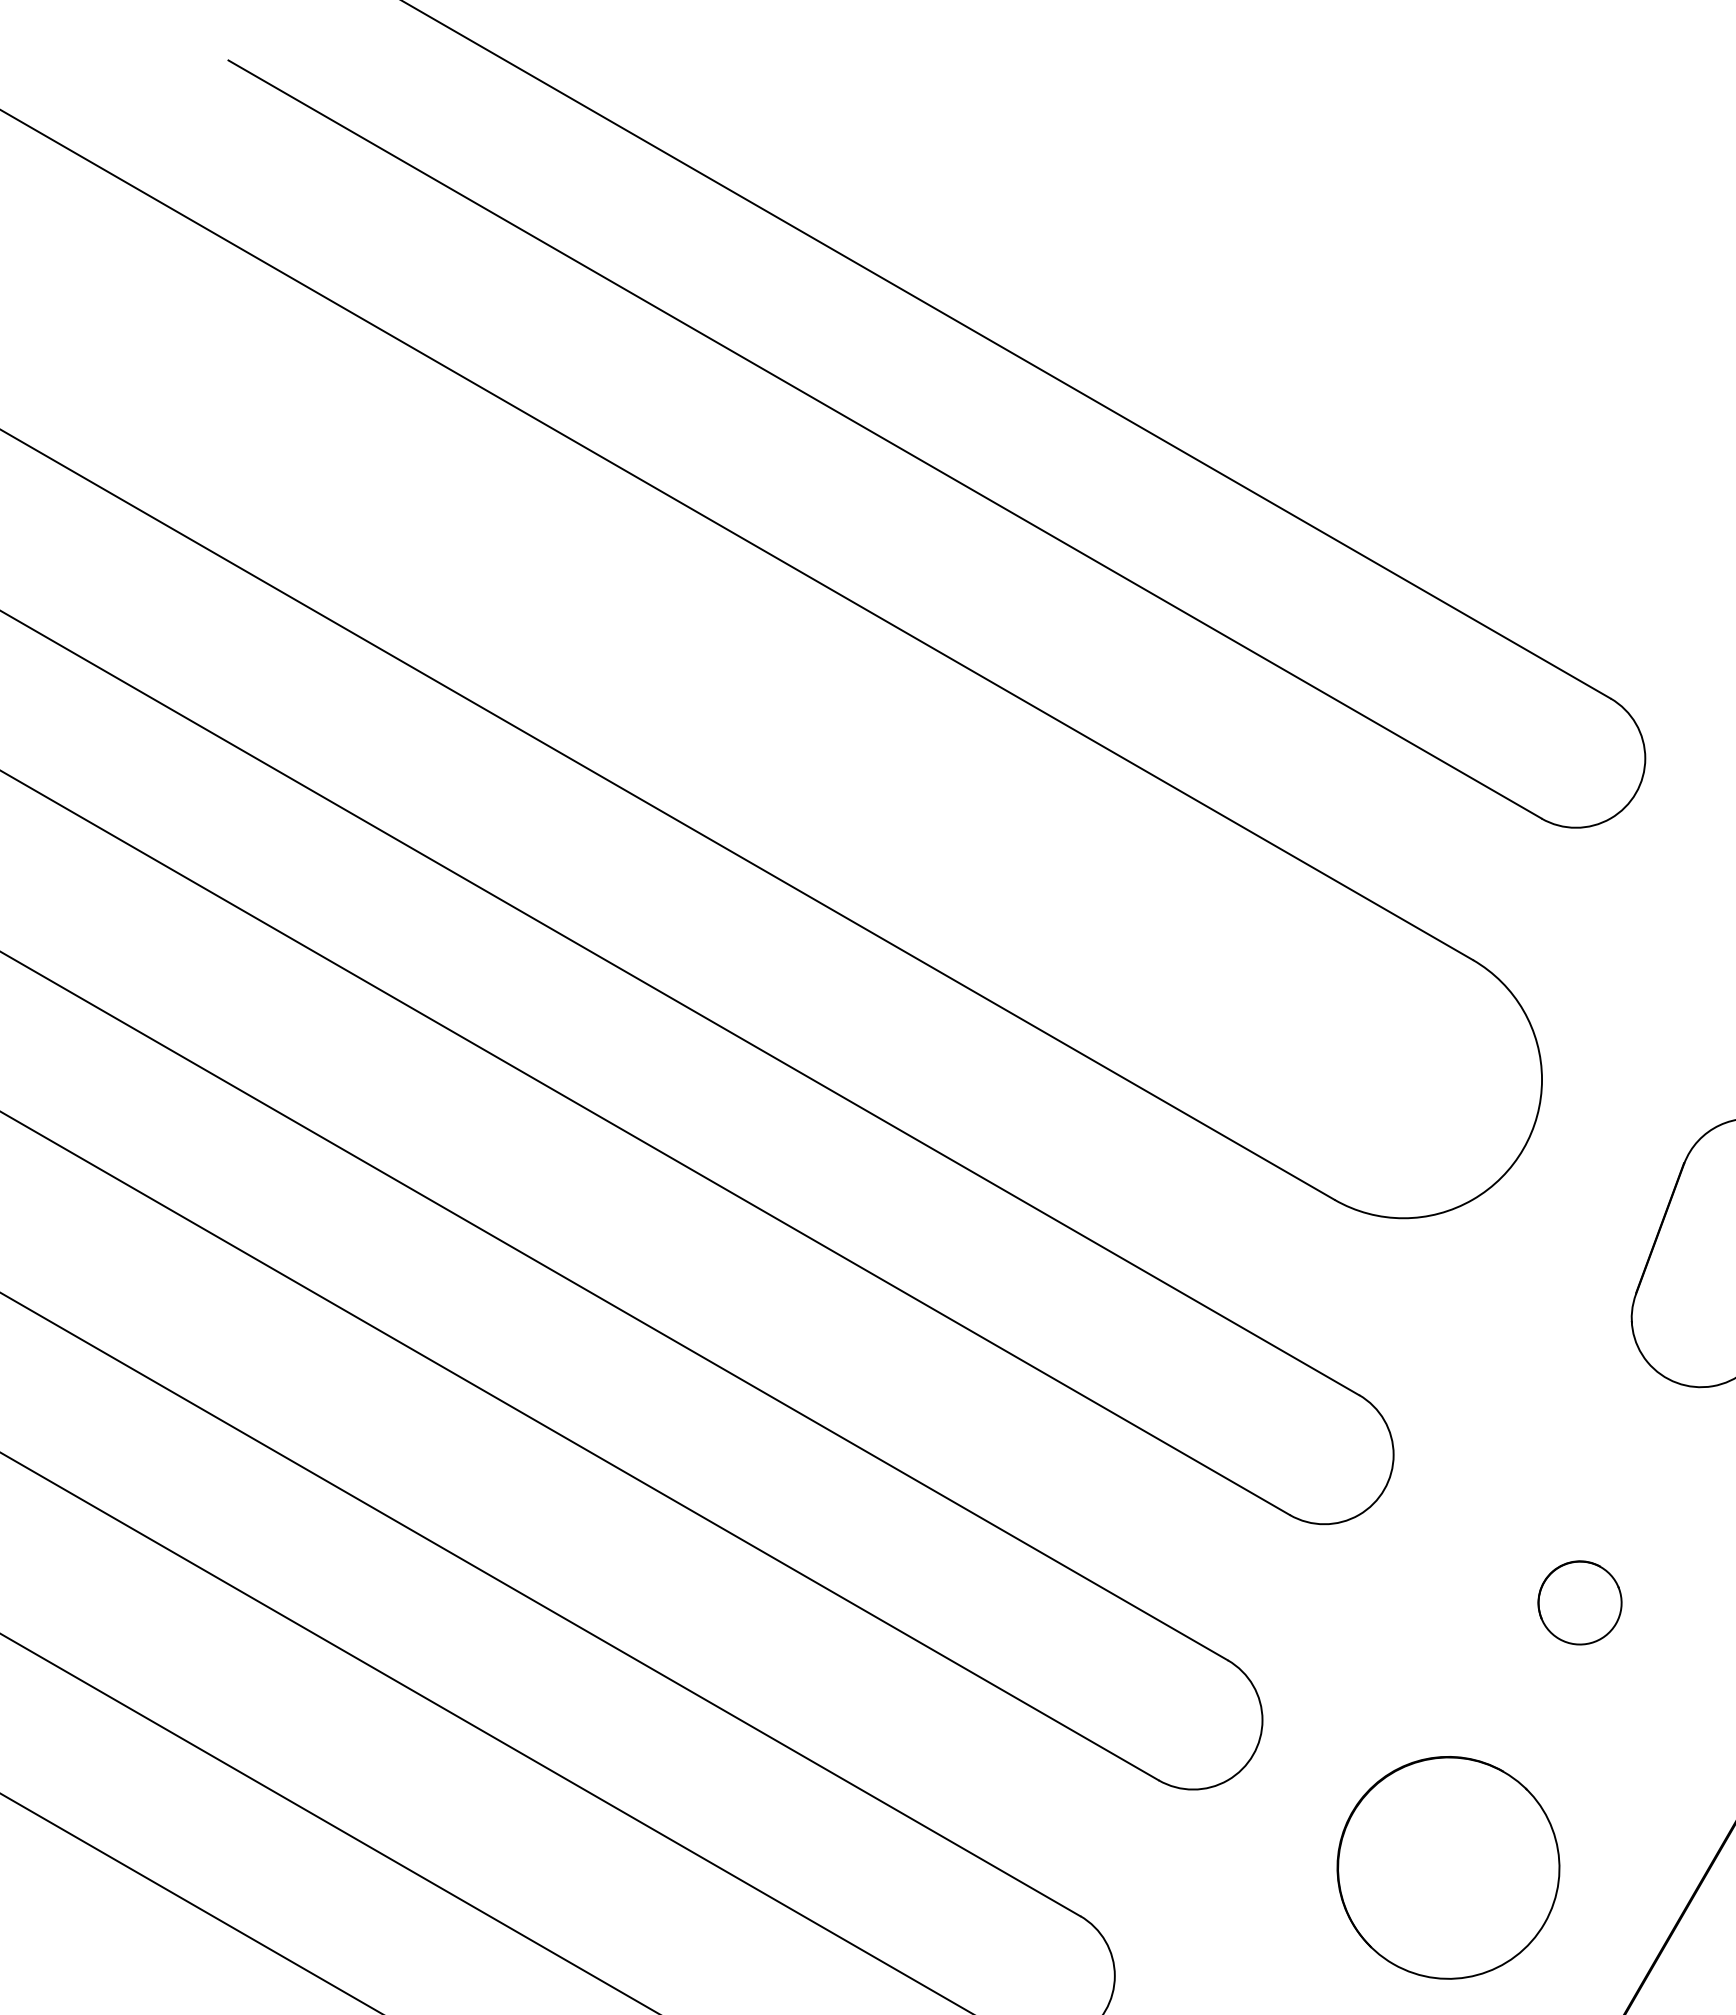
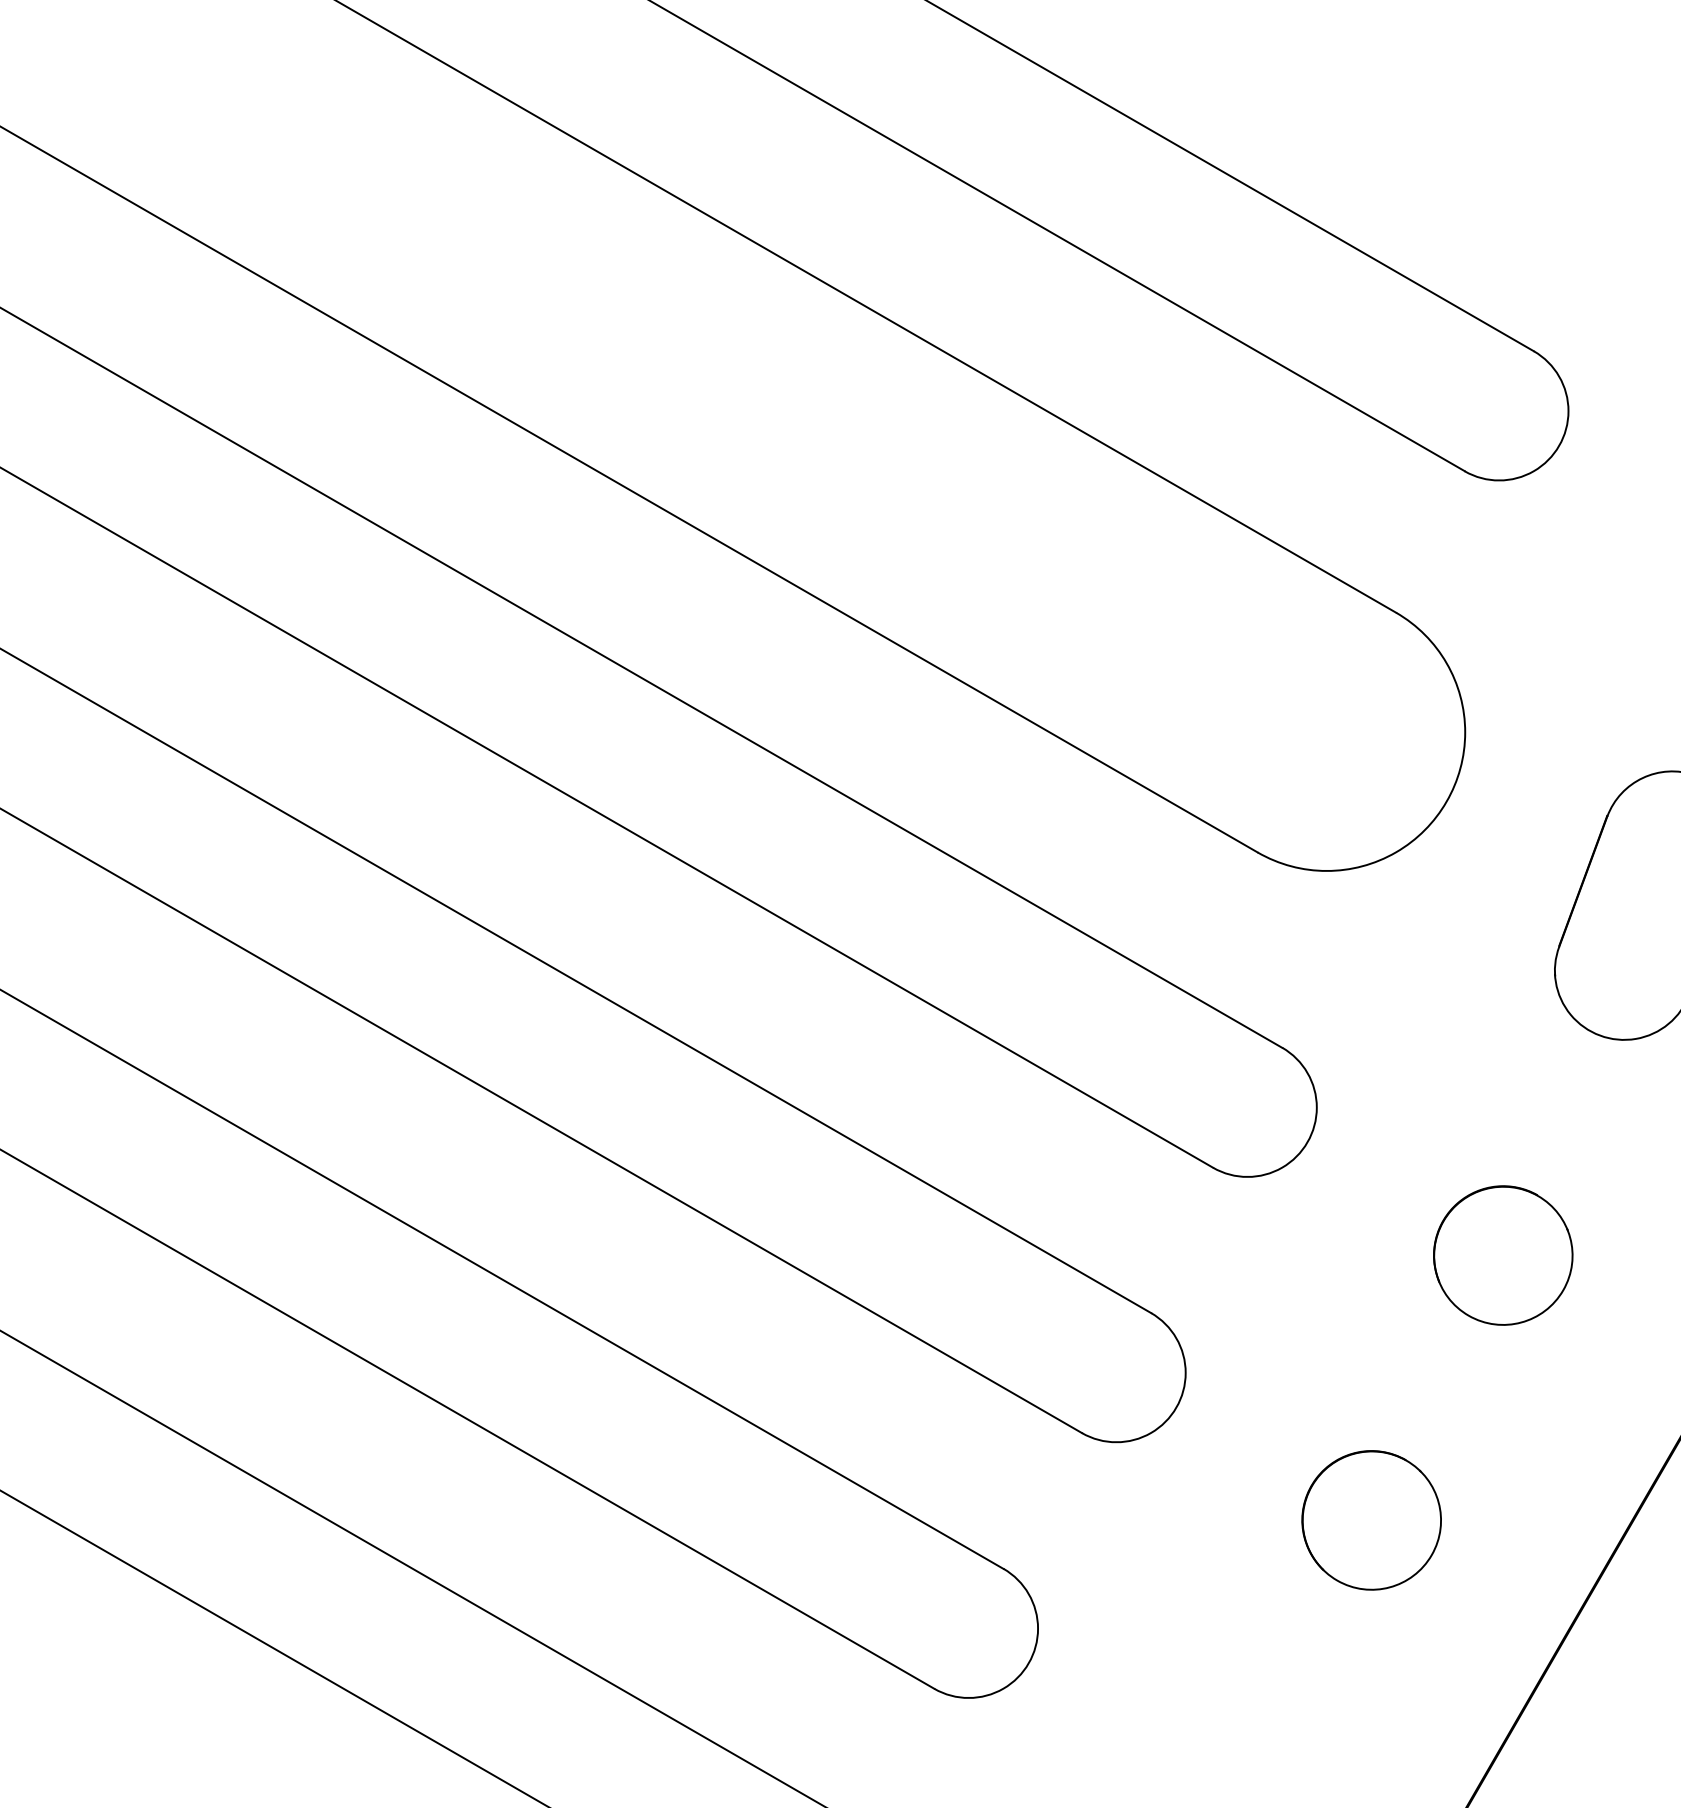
part: (1579, 1602) -> (1502, 1255), size x1.67
part: (1448, 1867) -> (1371, 1520), size x0.62

